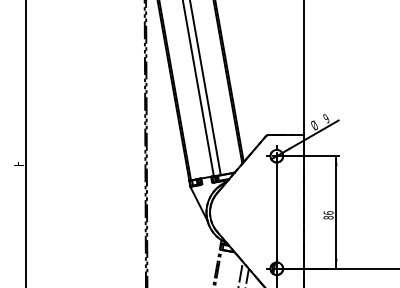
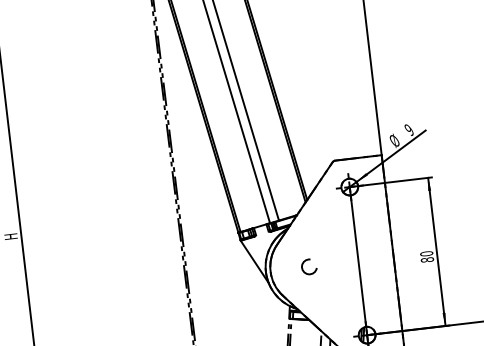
text: (327, 212) -> (425, 253), 86 -> 80
arc: (236, 215) -> (305, 271), added

